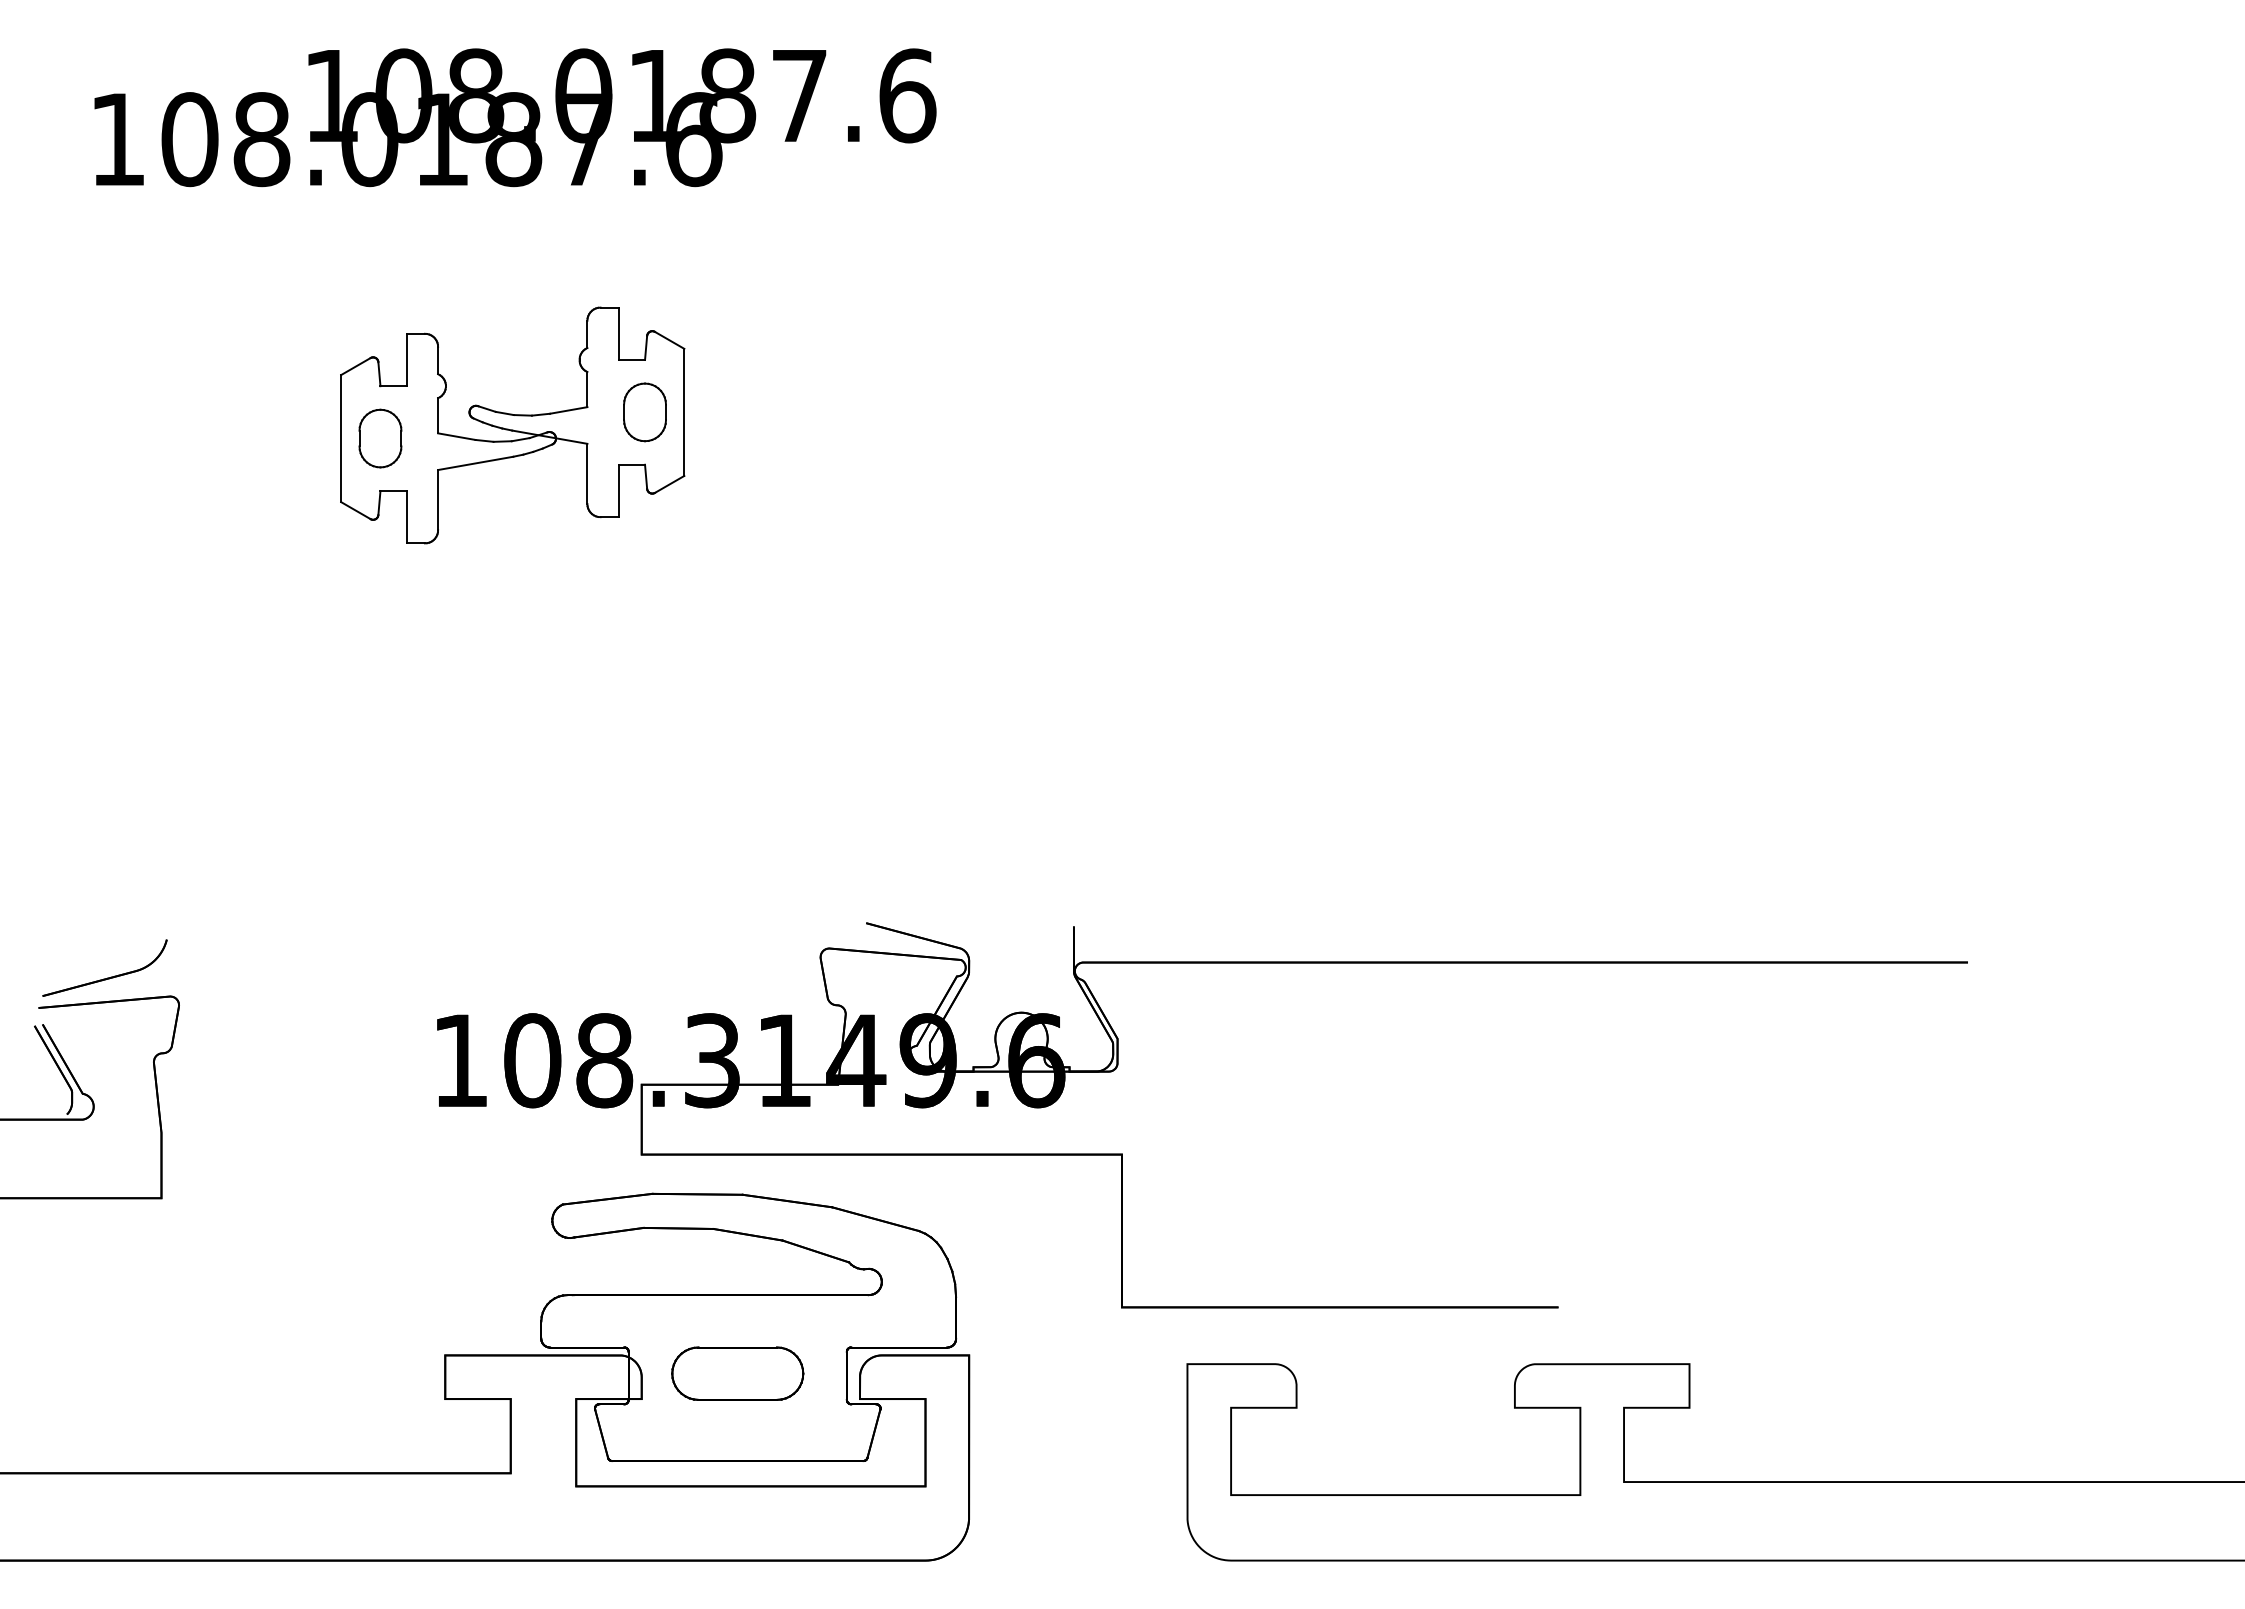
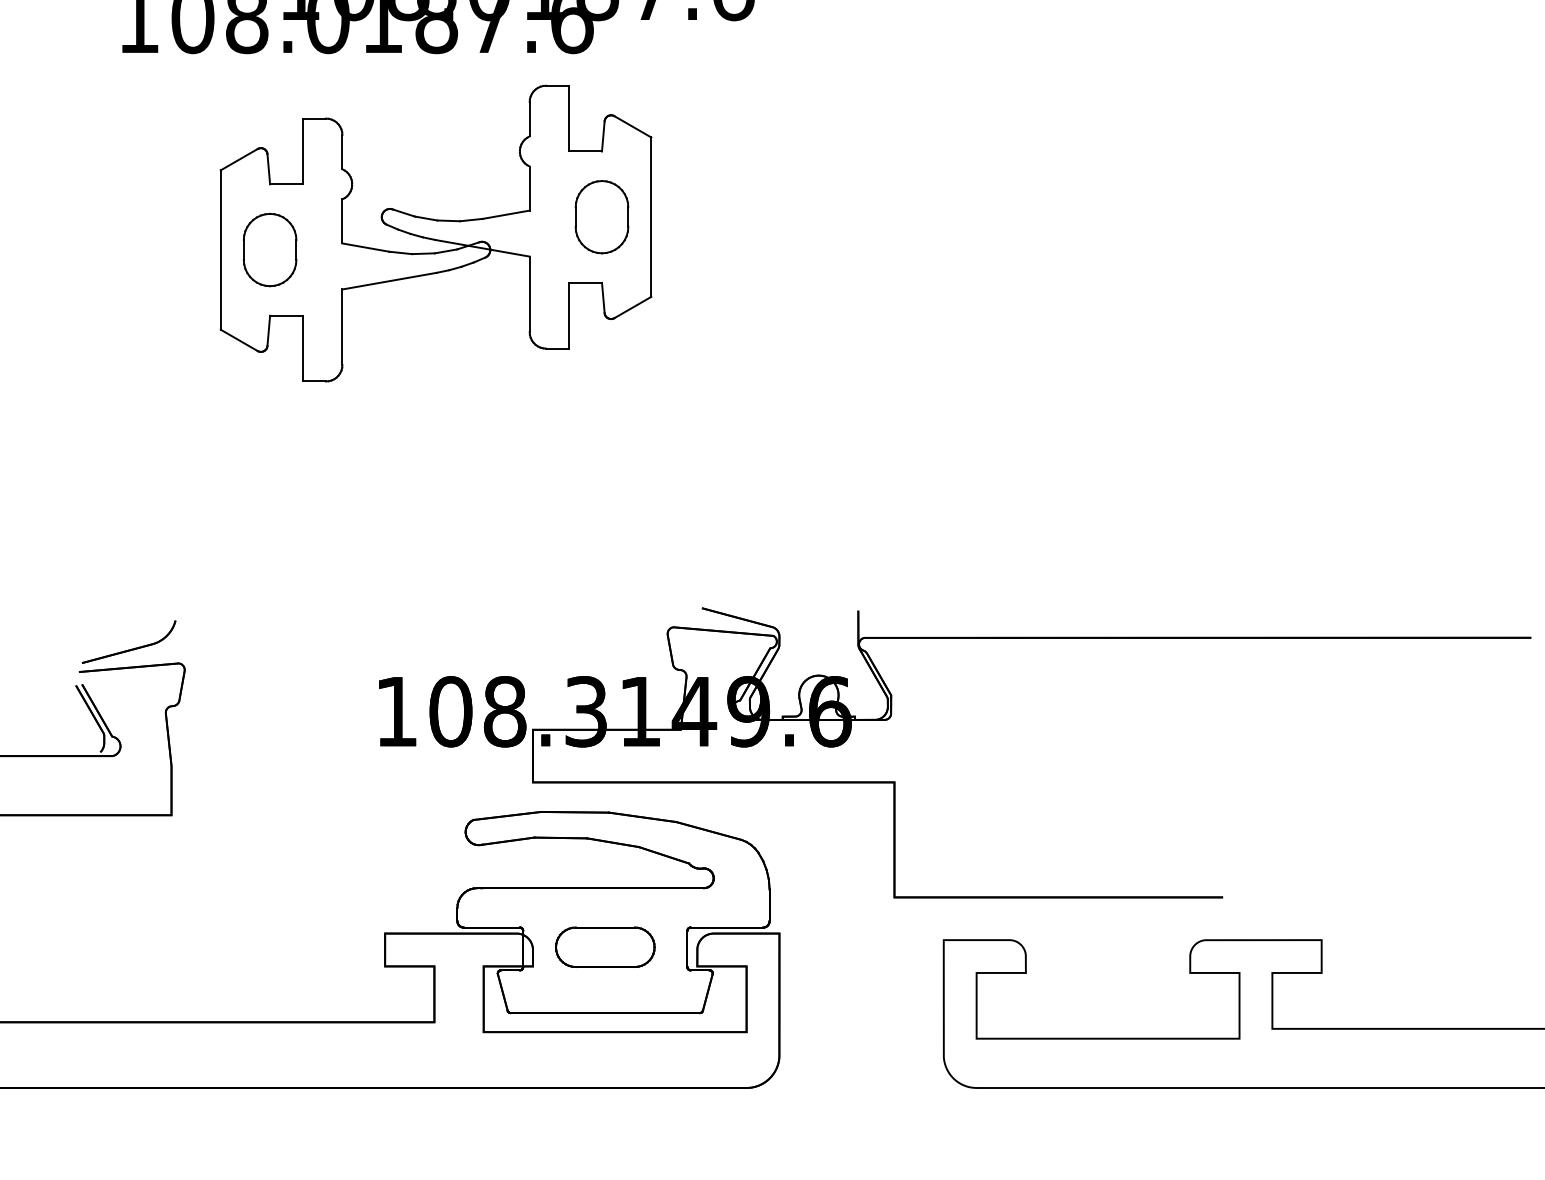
part: (512, 425) -> (435, 233), size x1.67

